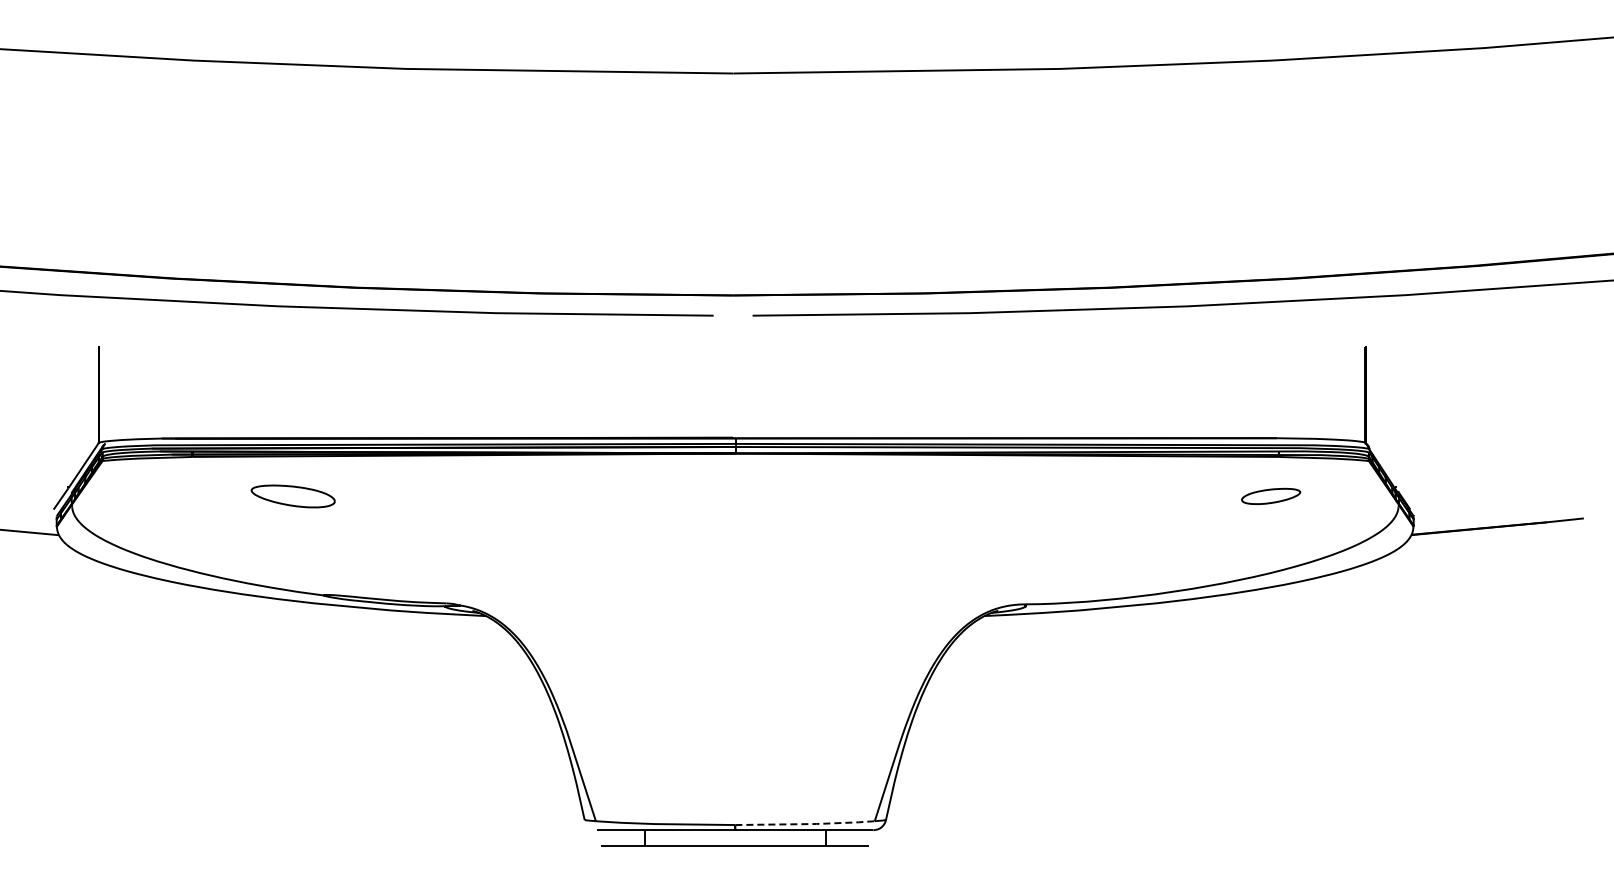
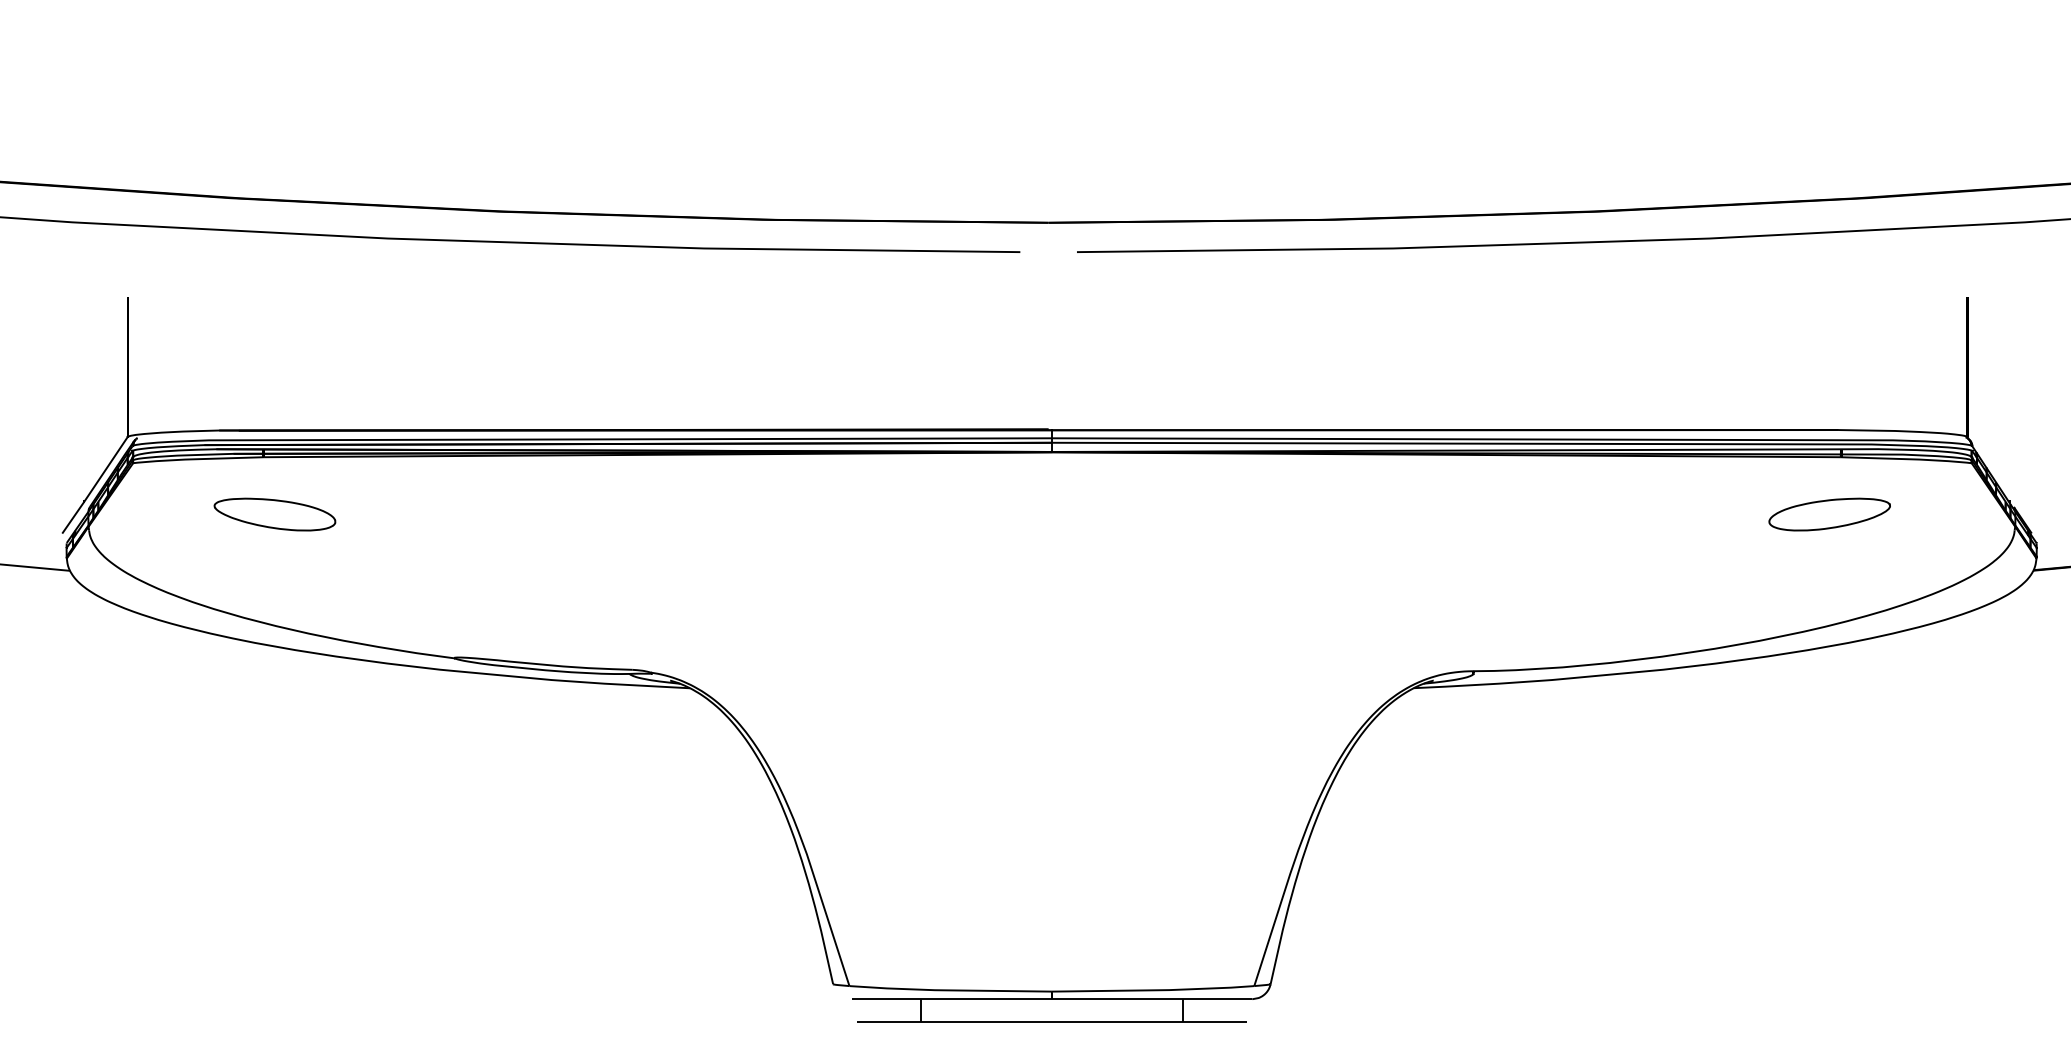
part: (292, 496) -> (273, 514), moved
part: (1270, 496) -> (1828, 514), size x1.43
line: (807, 824) -> (1156, 990), dashed -> solid

